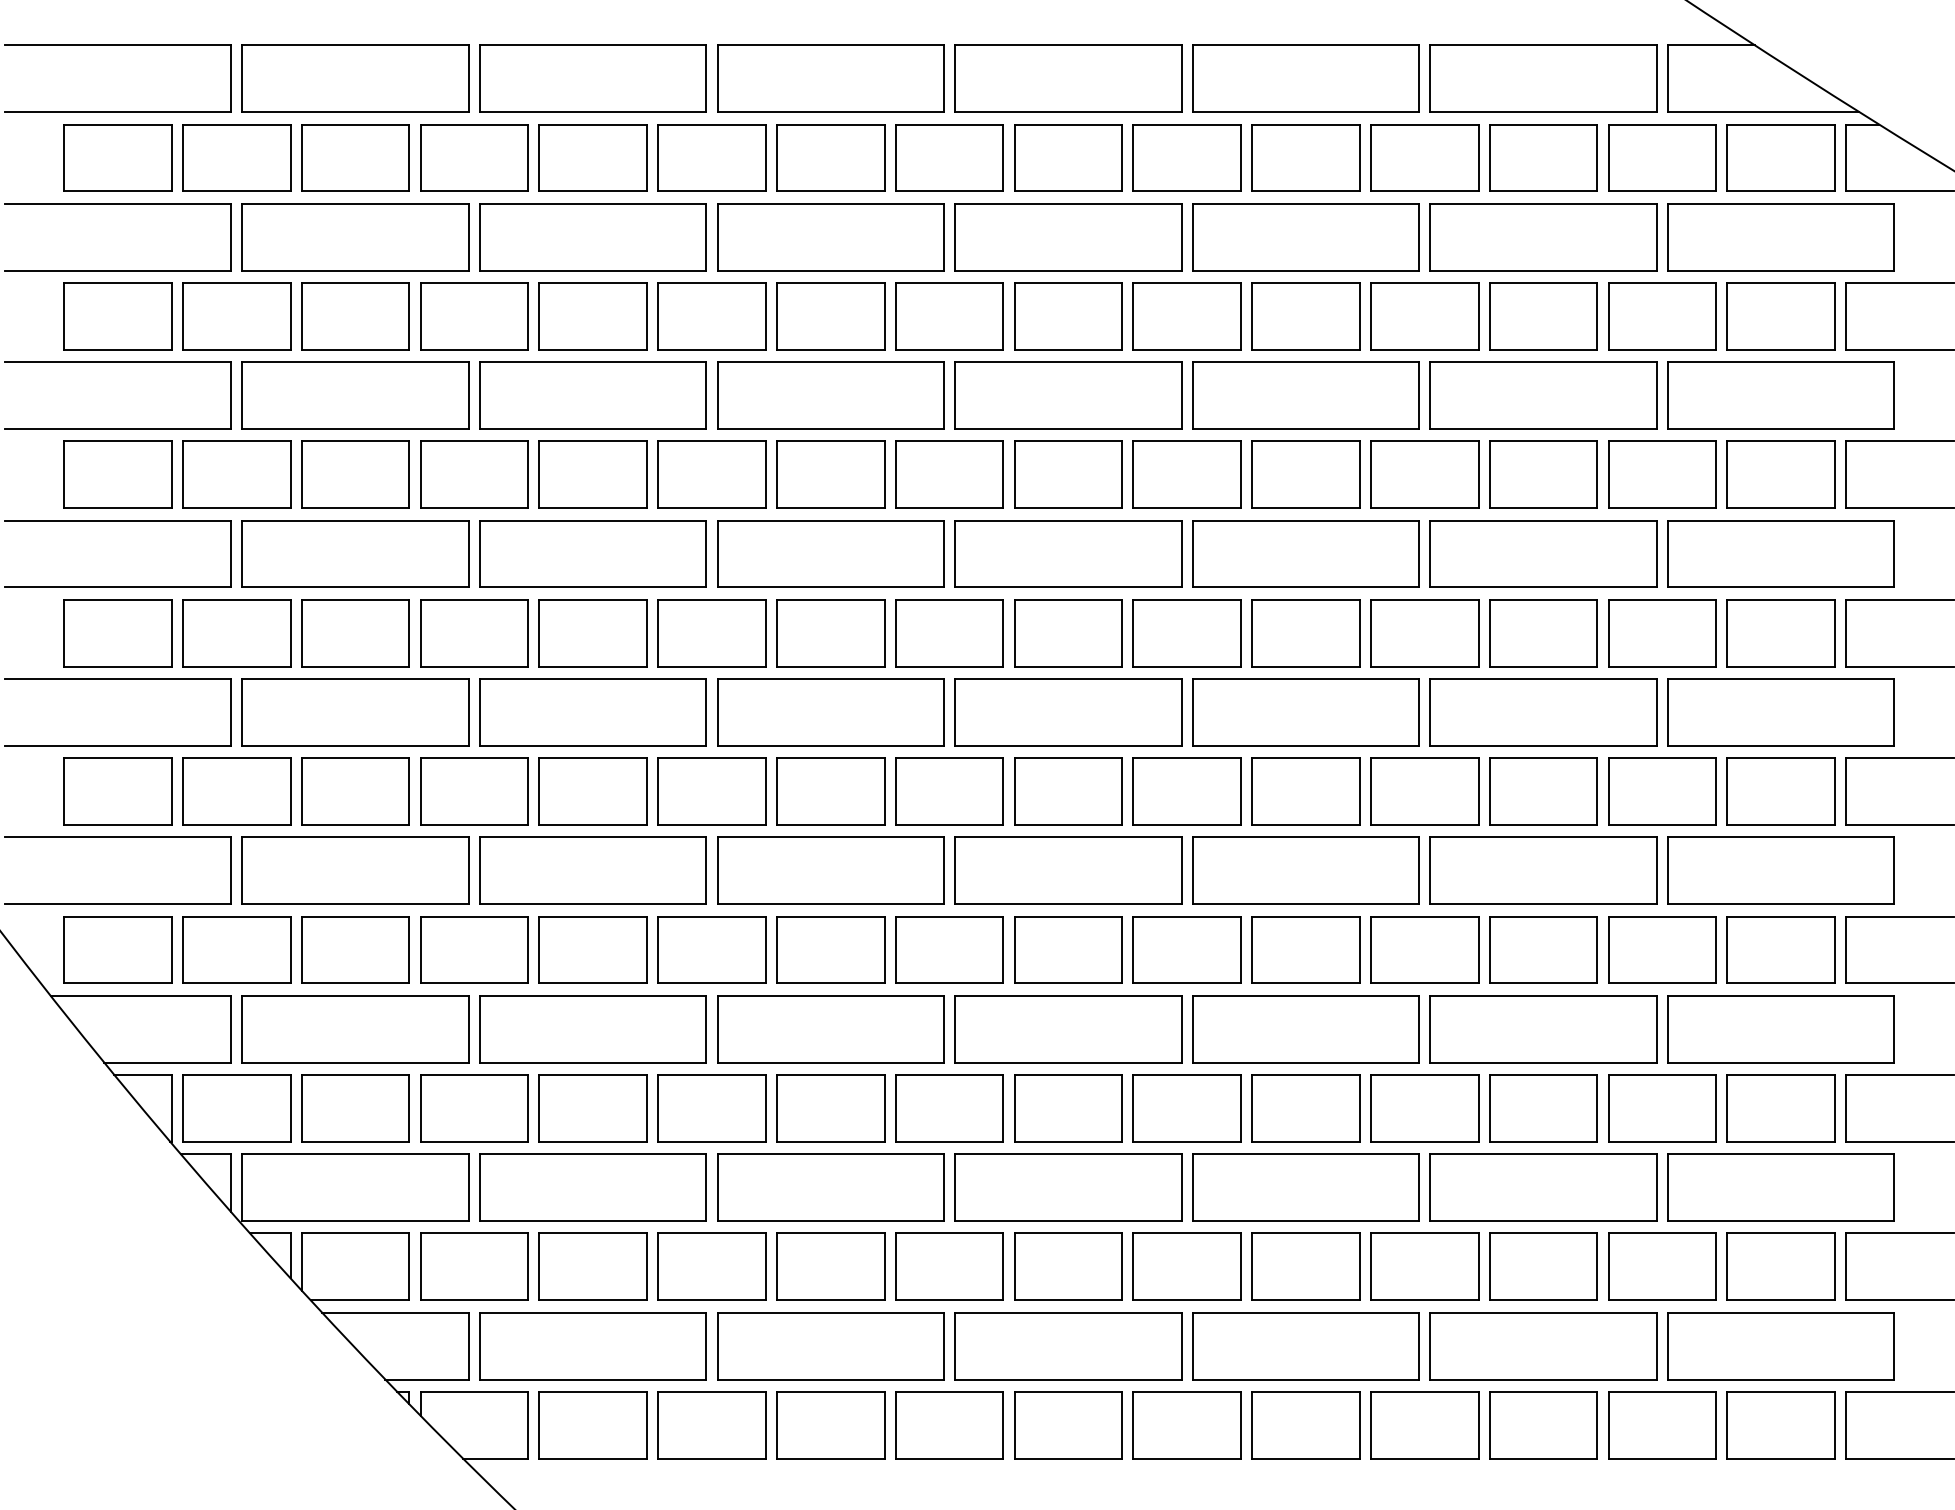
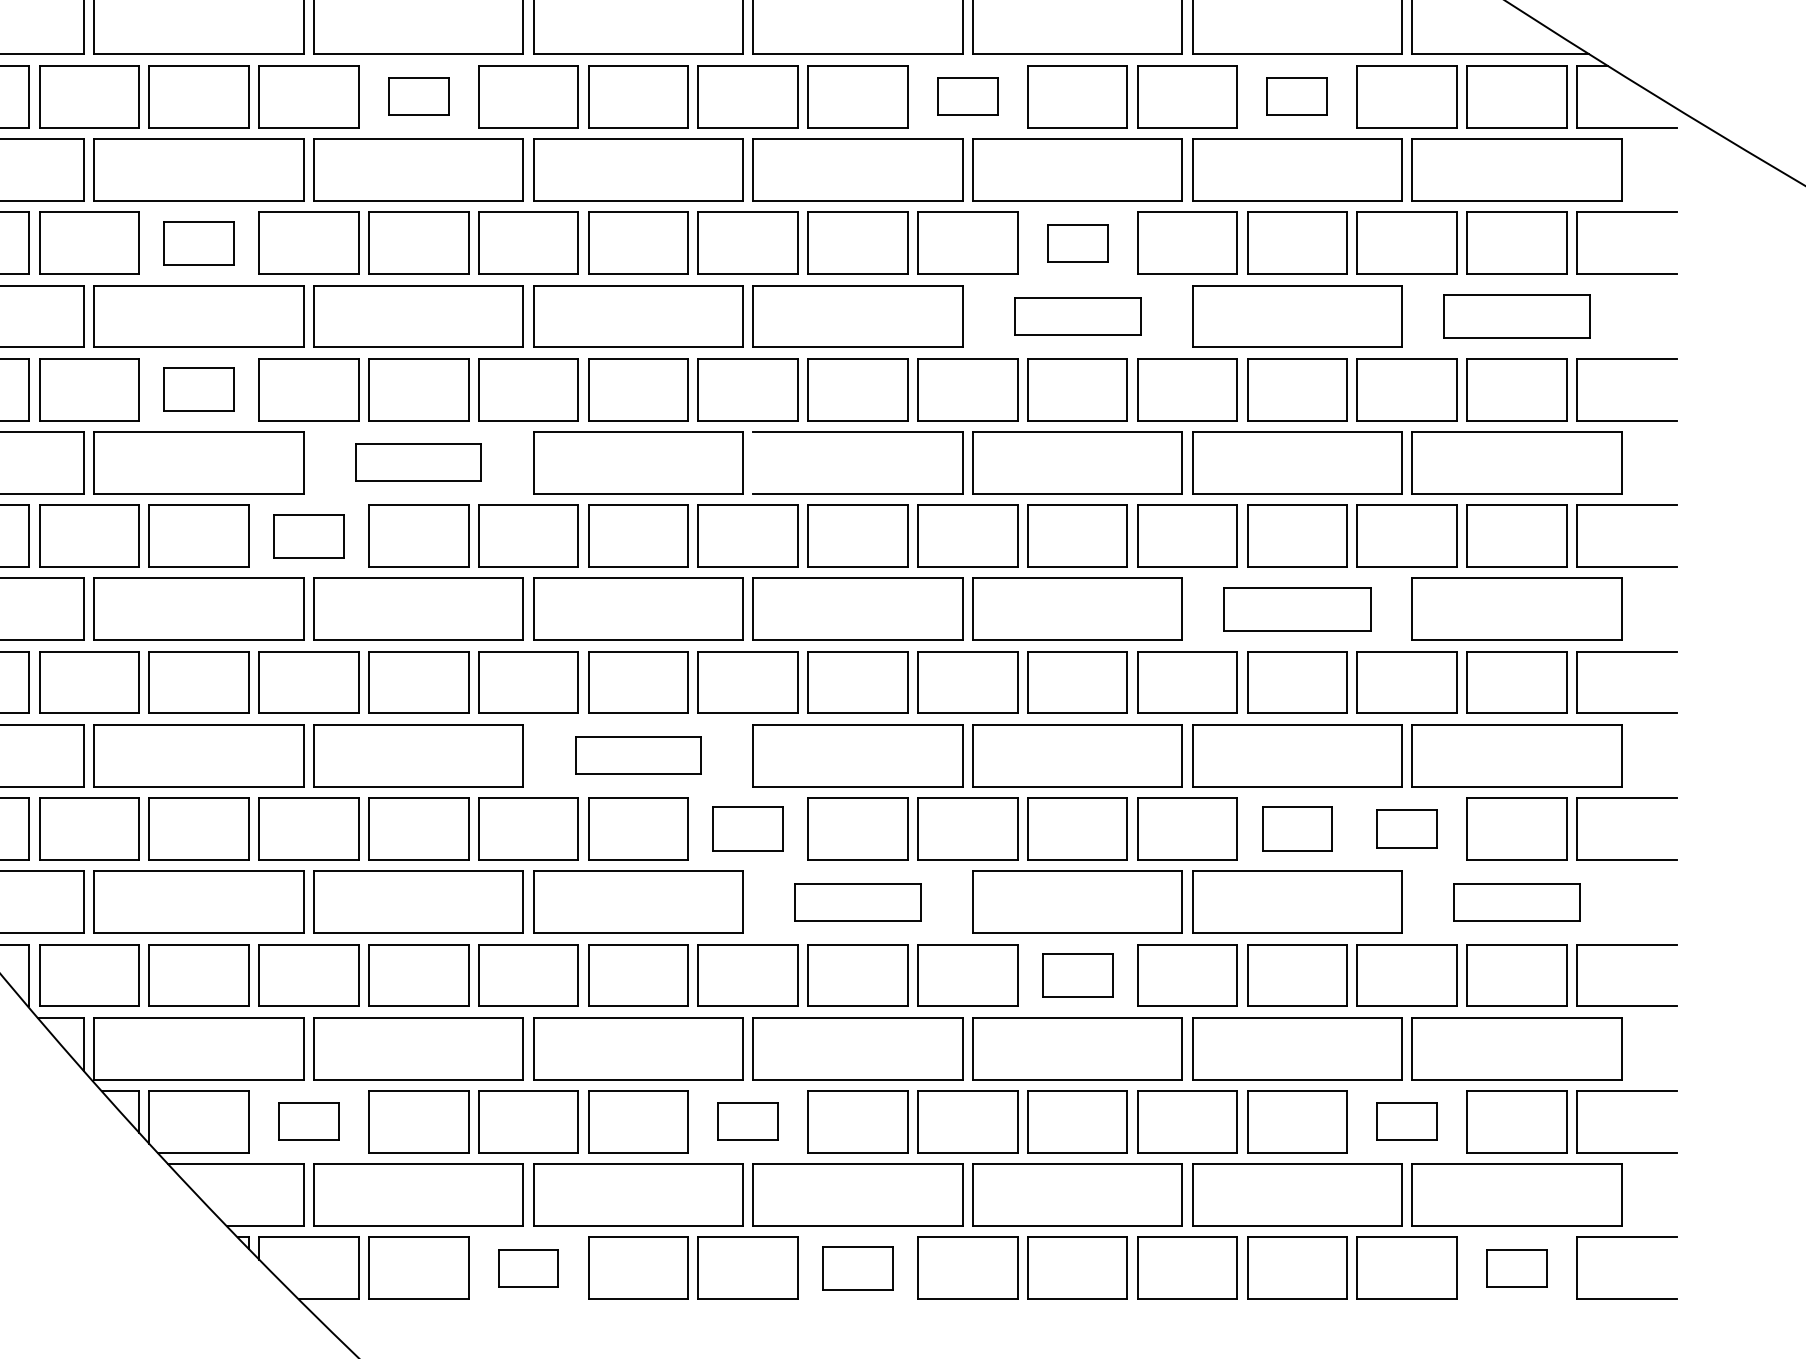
part: (592, 157) -> (418, 96), size x0.6
part: (1186, 157) -> (967, 96), size x0.6
part: (1543, 157) -> (1297, 96), size x0.6
part: (355, 316) -> (198, 243), size x0.7
part: (1305, 316) -> (1077, 243), size x0.6
part: (1305, 395) -> (1077, 316), size x0.6
part: (1780, 395) -> (1516, 316), size x0.7
part: (355, 474) -> (198, 389), size x0.7
part: (592, 553) -> (418, 462), size x0.6
line: (955, 553) -> (753, 462), removed
part: (474, 633) -> (308, 536), size x0.7
part: (1543, 712) -> (1297, 609), size x0.7
part: (830, 870) -> (638, 755), size x0.6
part: (949, 949) -> (748, 828), size x0.7
part: (1543, 949) -> (1297, 828), size x0.7
part: (1662, 949) -> (1407, 828), size x0.6
part: (1068, 1029) -> (858, 902), size x0.6
part: (1780, 1029) -> (1516, 902), size x0.6
part: (1305, 1108) -> (1077, 975), size x0.7
part: (474, 1266) -> (308, 1121), size x0.6
part: (949, 1266) -> (748, 1121), size x0.6
part: (1662, 1266) -> (1407, 1121), size x0.6
part: (711, 1425) -> (528, 1268), size x0.6
part: (1068, 1425) -> (858, 1268), size x0.7
part: (1780, 1425) -> (1516, 1268), size x0.6

